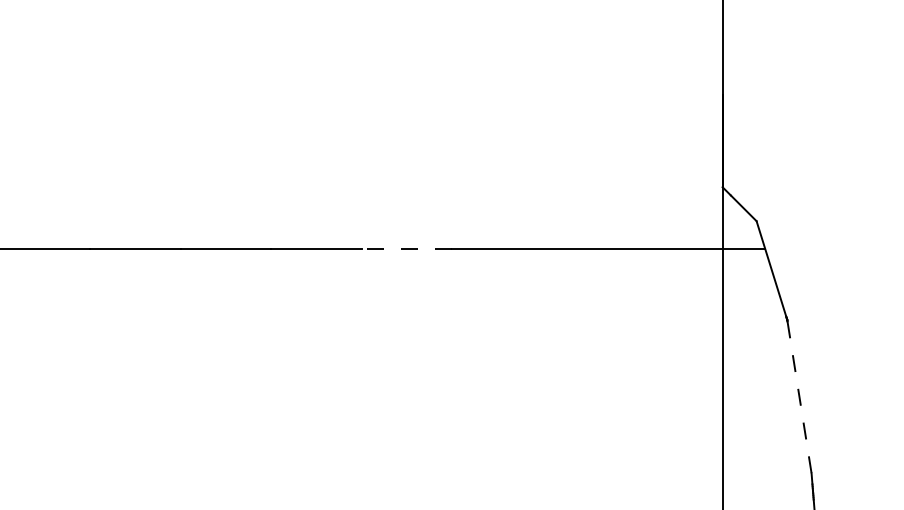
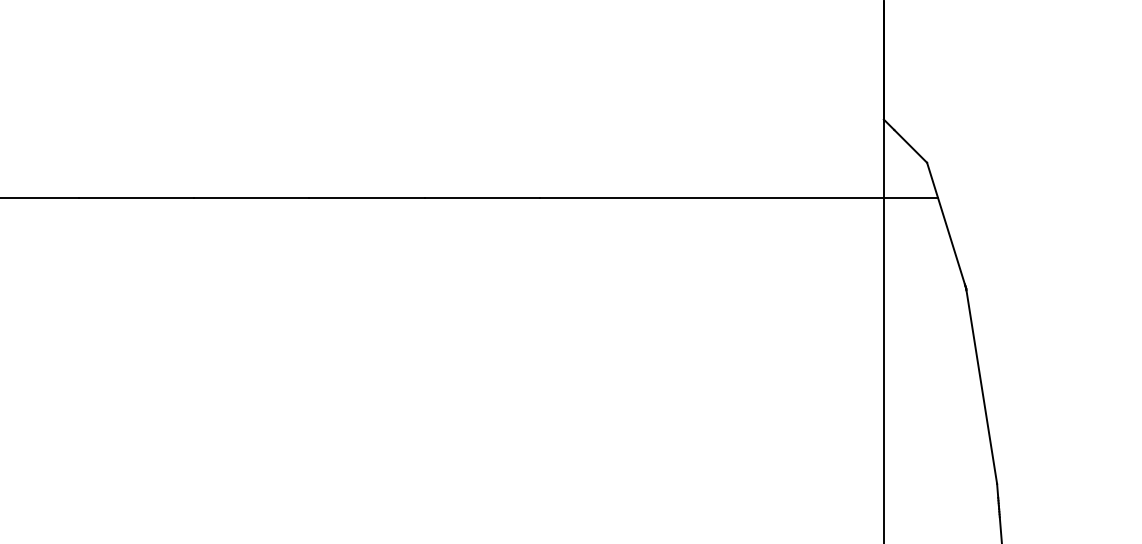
line: (406, 248) -> (481, 197), dashed -> solid
line: (799, 397) -> (981, 387), dashed -> solid

